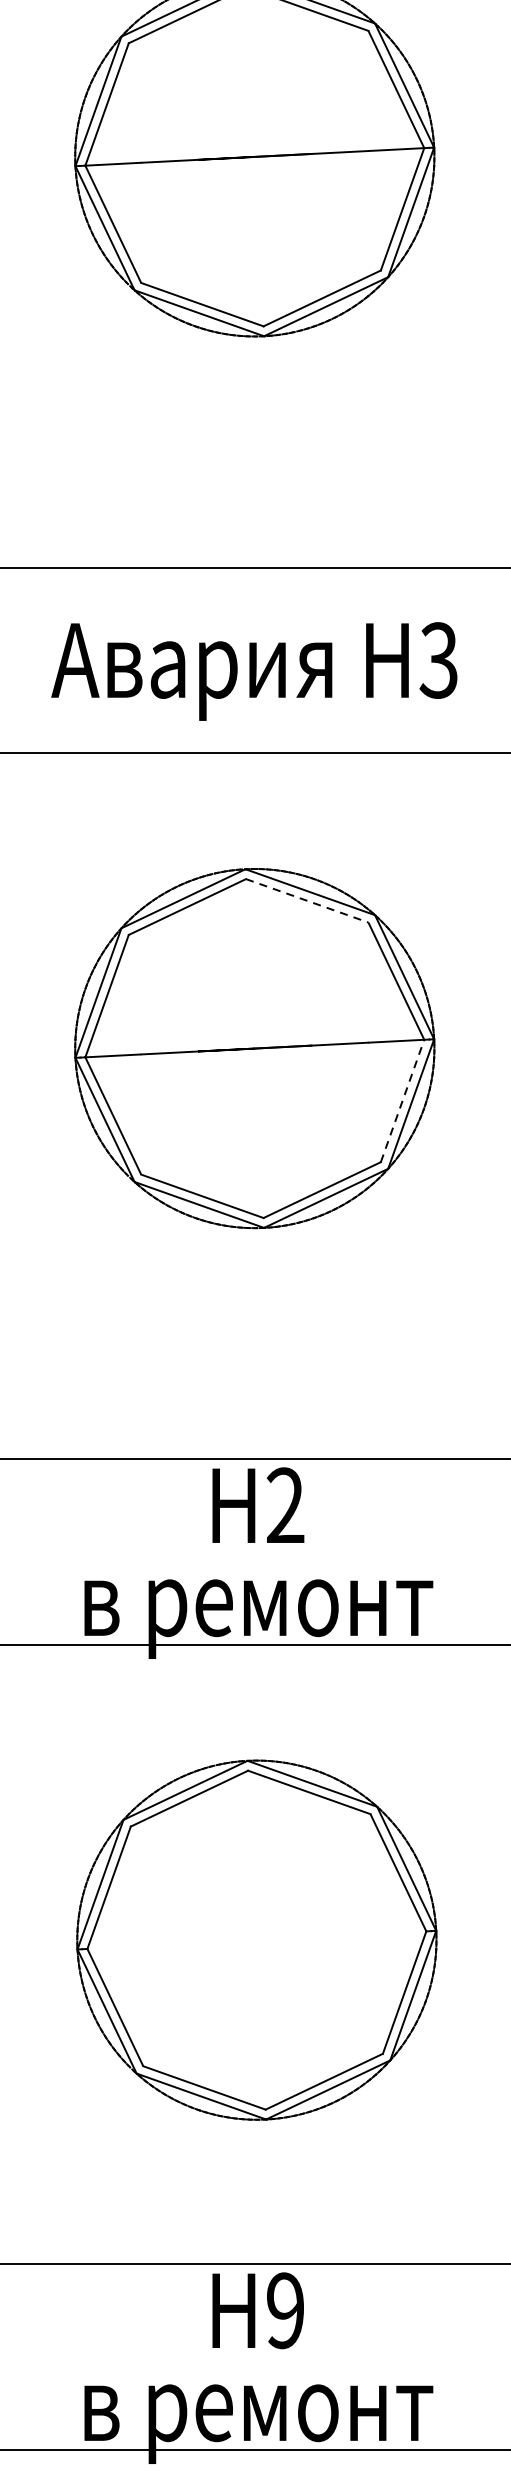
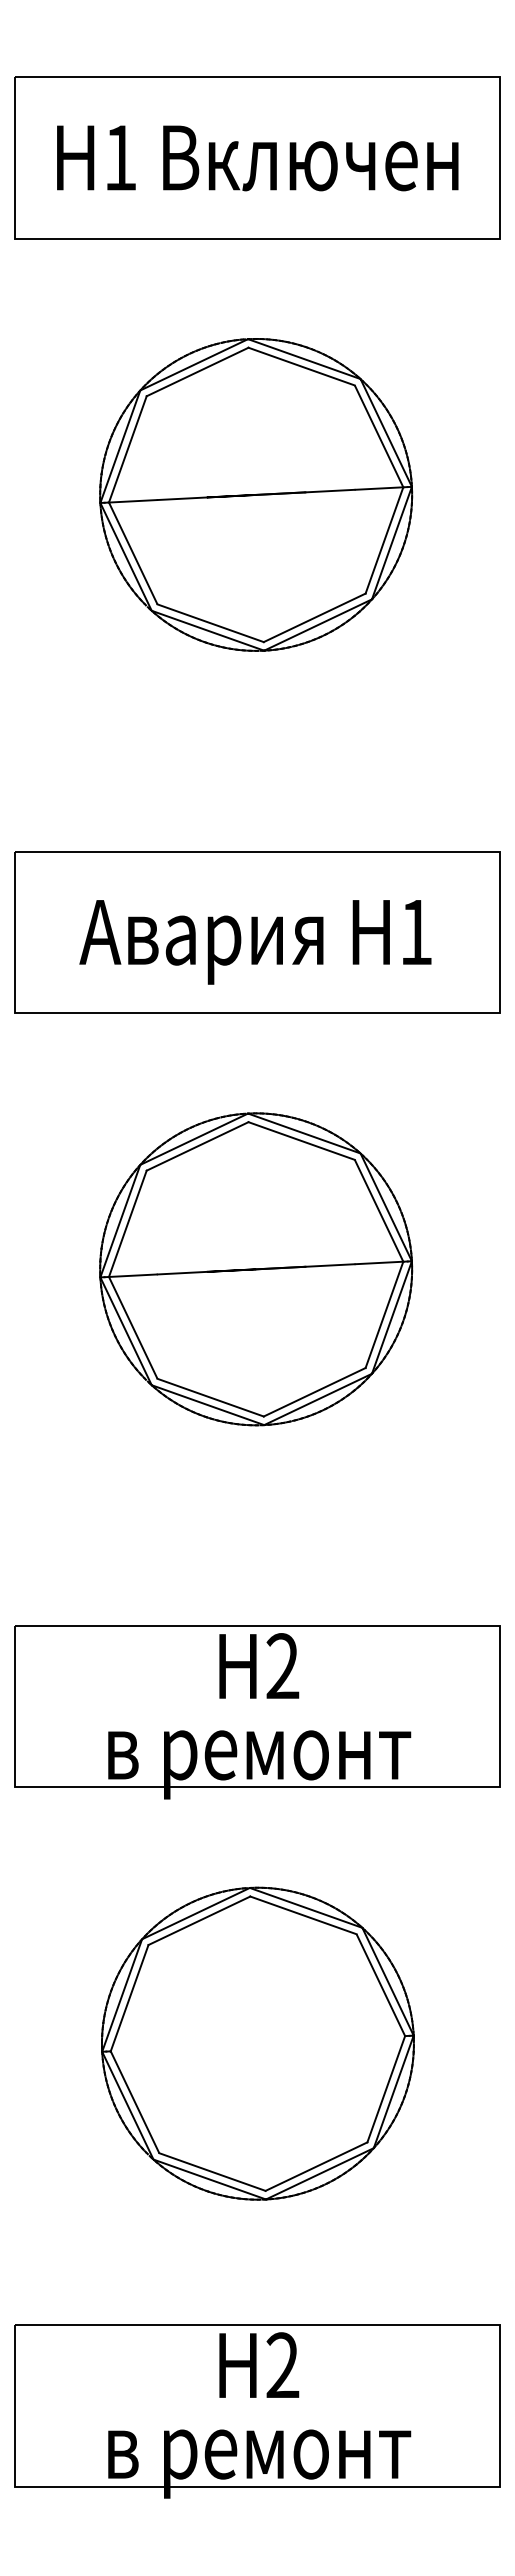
text: (438, 660) -> (415, 932), 3 -> 1
line: (308, 901) -> (302, 1141), dashed -> solid
line: (402, 1100) -> (384, 1314), dashed -> solid
text: (285, 2310) -> (282, 2365), 9 -> 2

